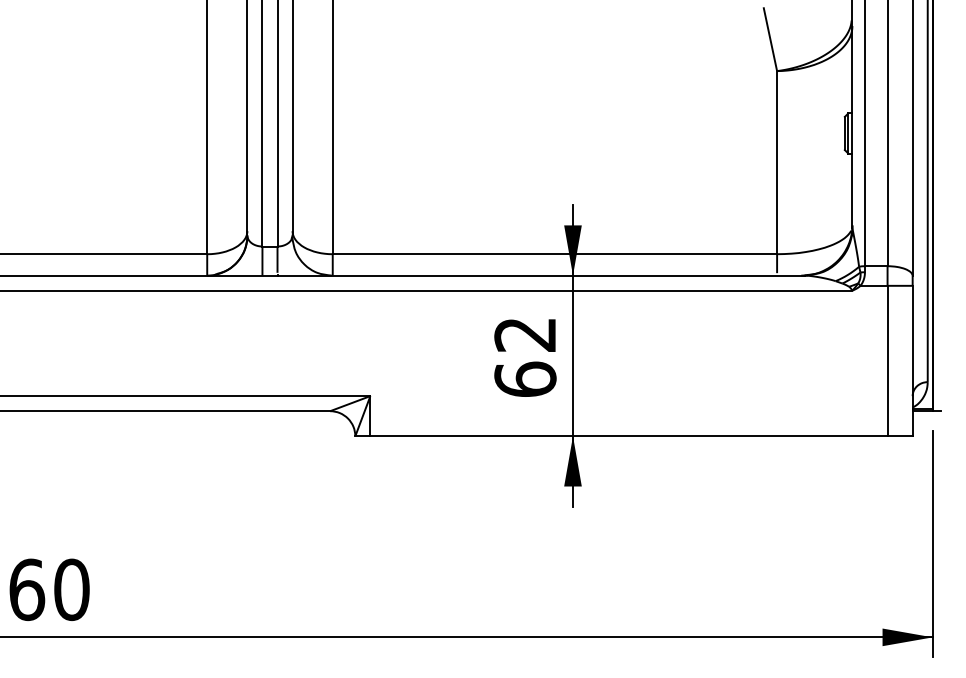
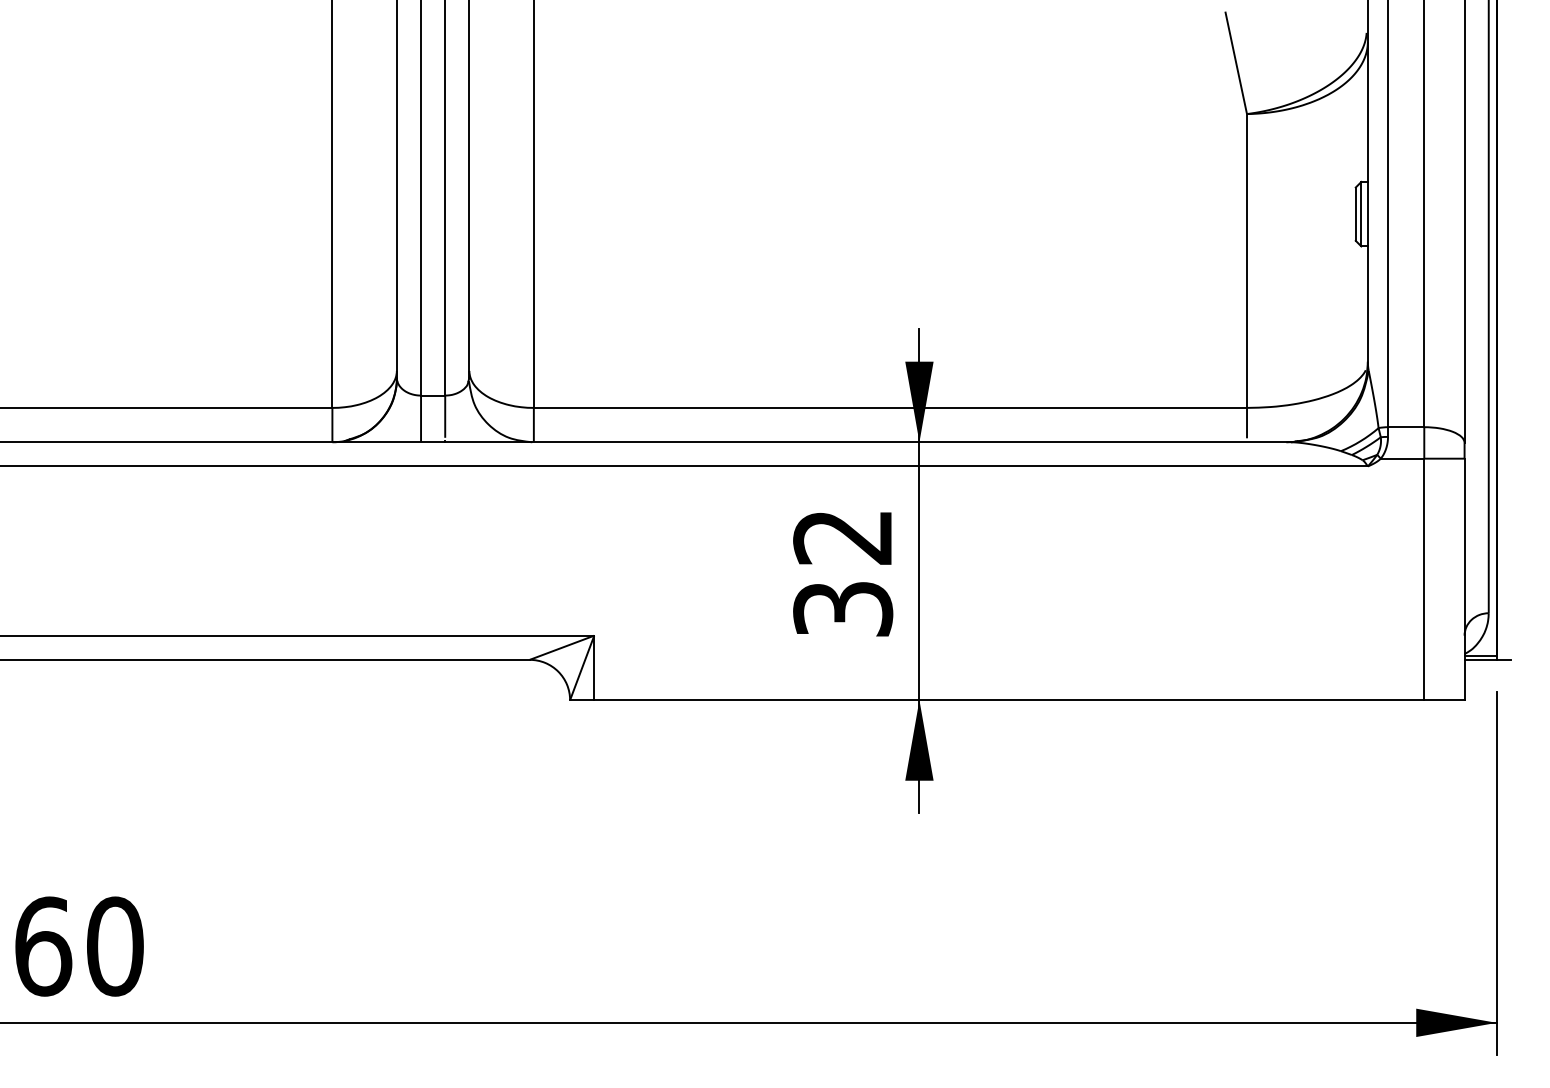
text: (525, 378) -> (843, 607), 62 -> 32

